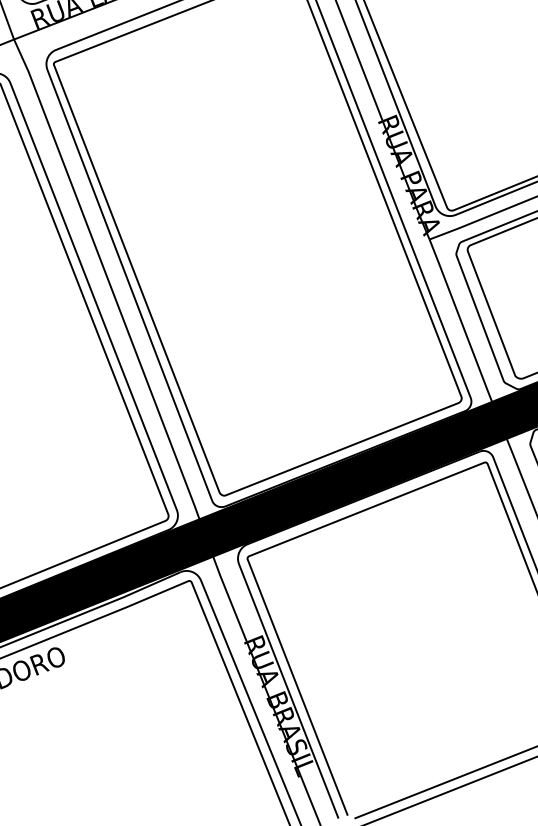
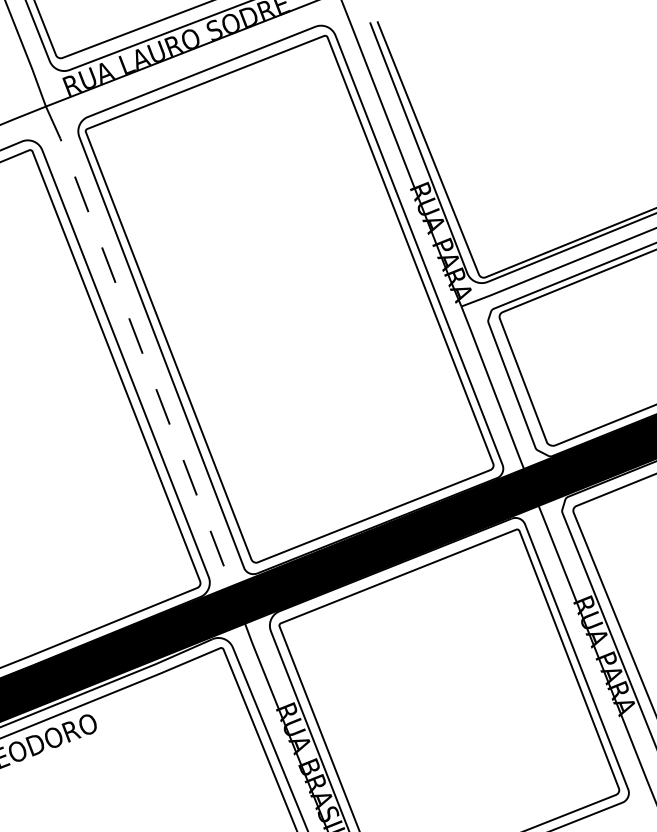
line: (111, 288) -> (143, 355), solid -> dashed

